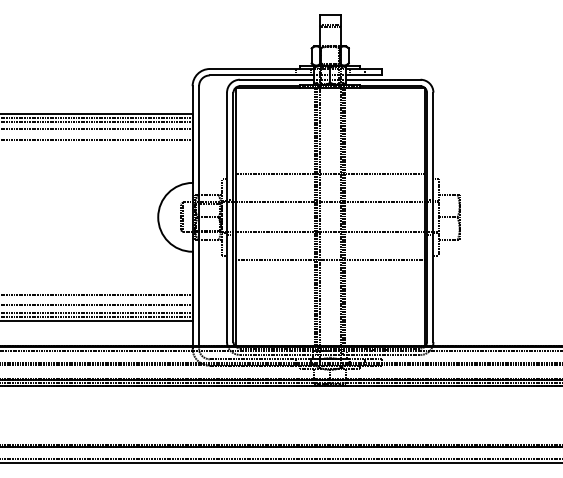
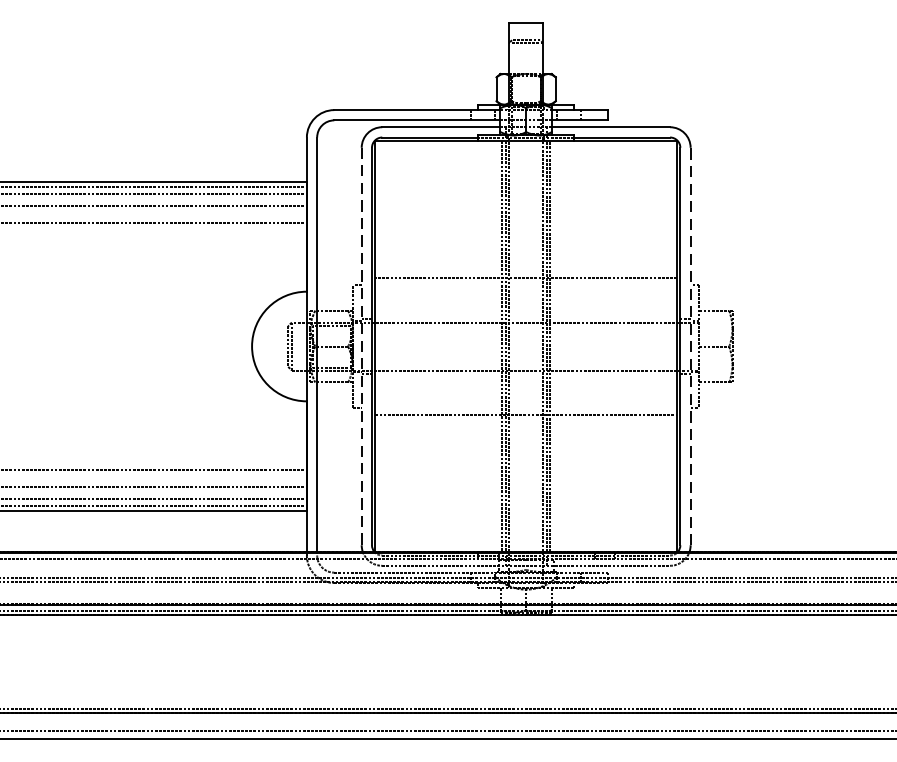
line: (227, 217) -> (362, 346), solid -> dashed
line: (433, 217) -> (690, 346), solid -> dashed

